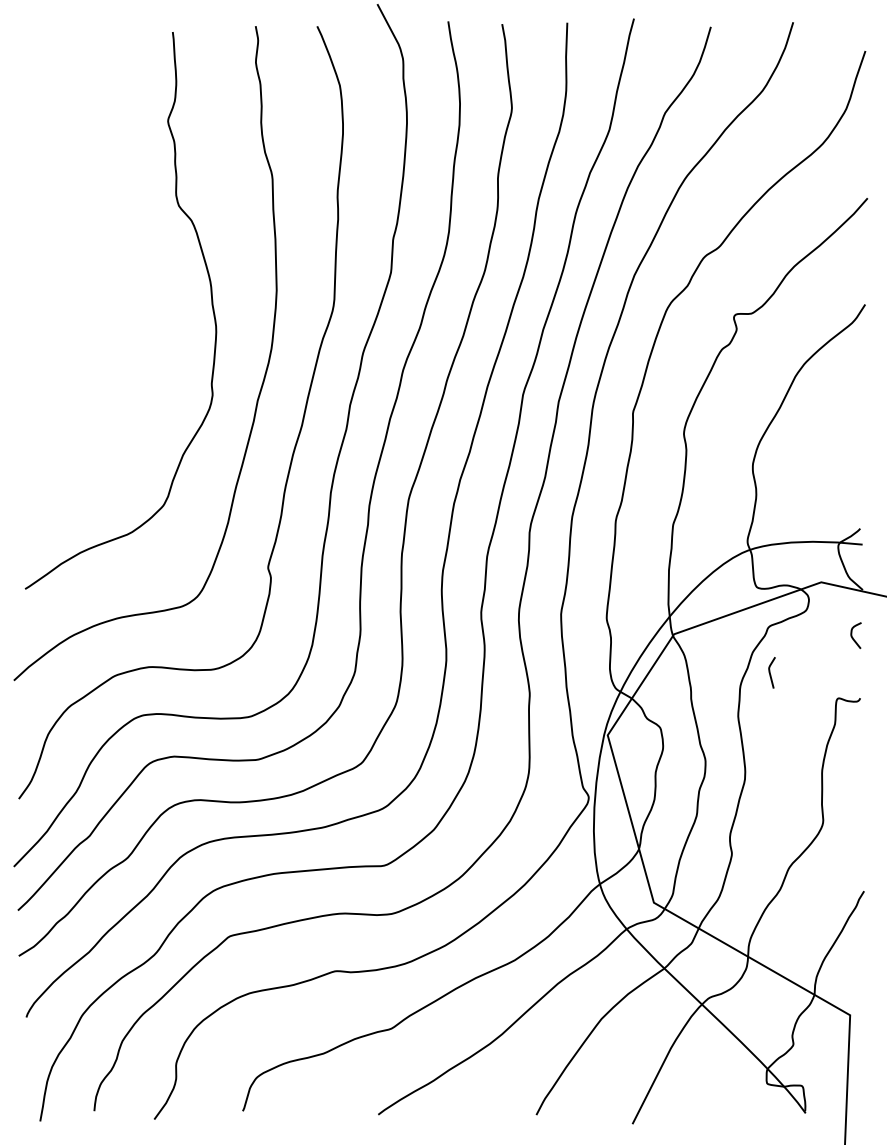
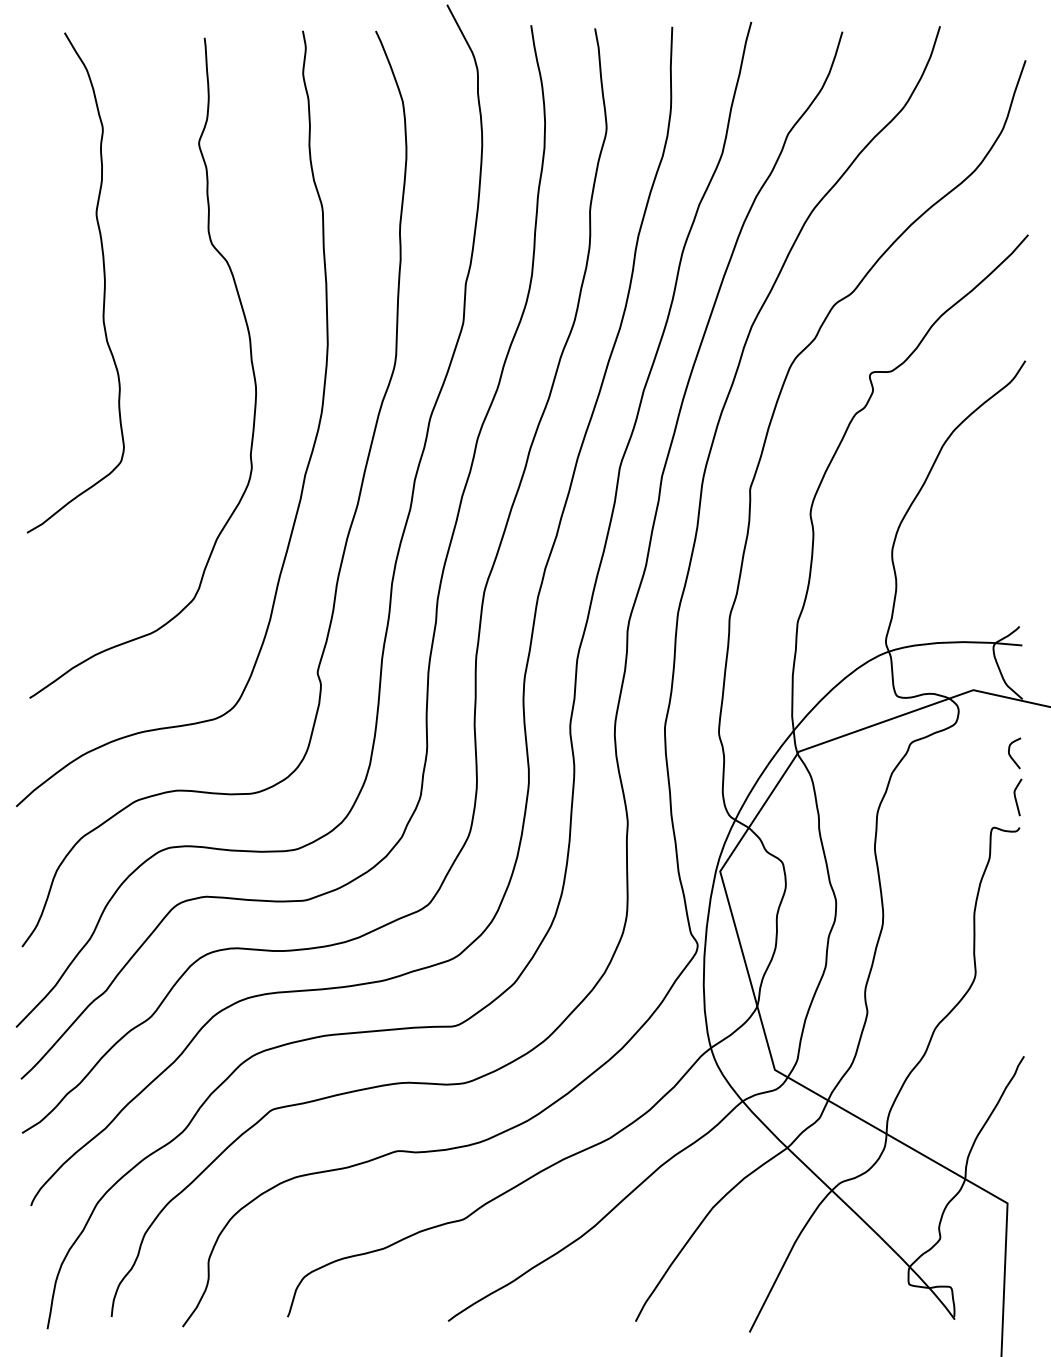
curve: (87, 235) -> (103, 278), added
curve: (770, 672) -> (1016, 797), moved

